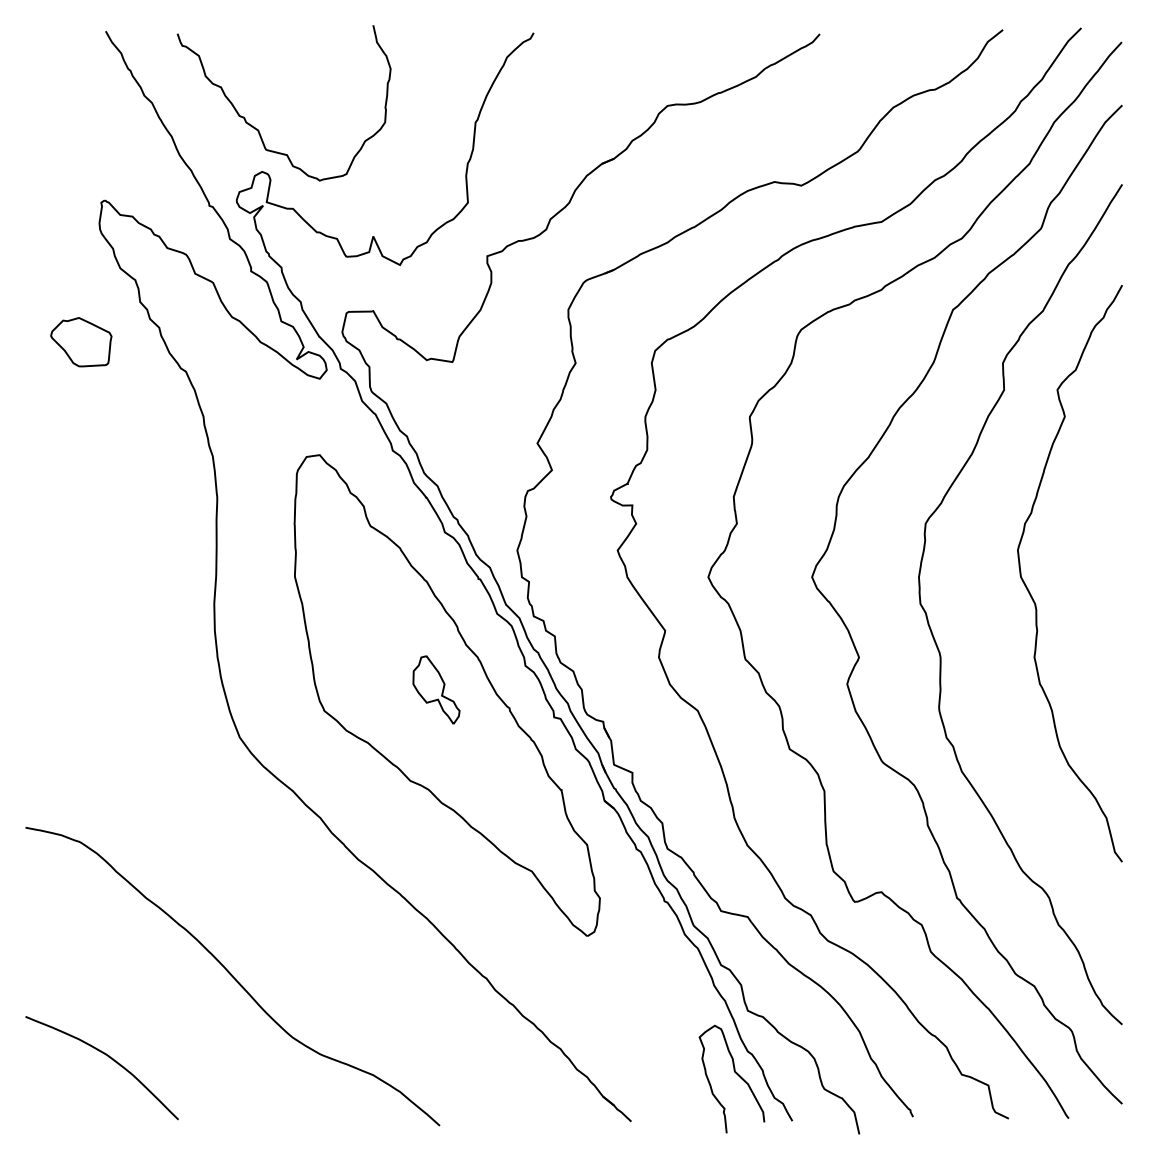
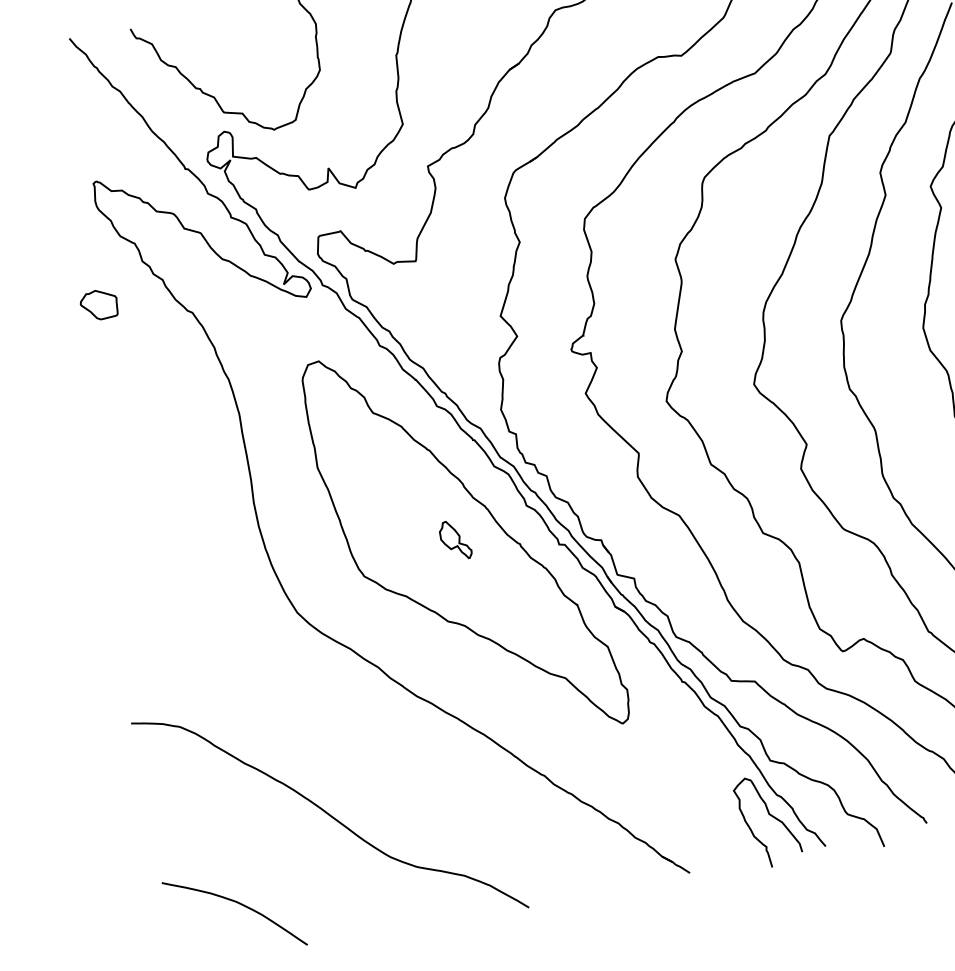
part: (81, 342) -> (99, 305), size x0.7
part: (436, 689) -> (455, 540), size x0.7

